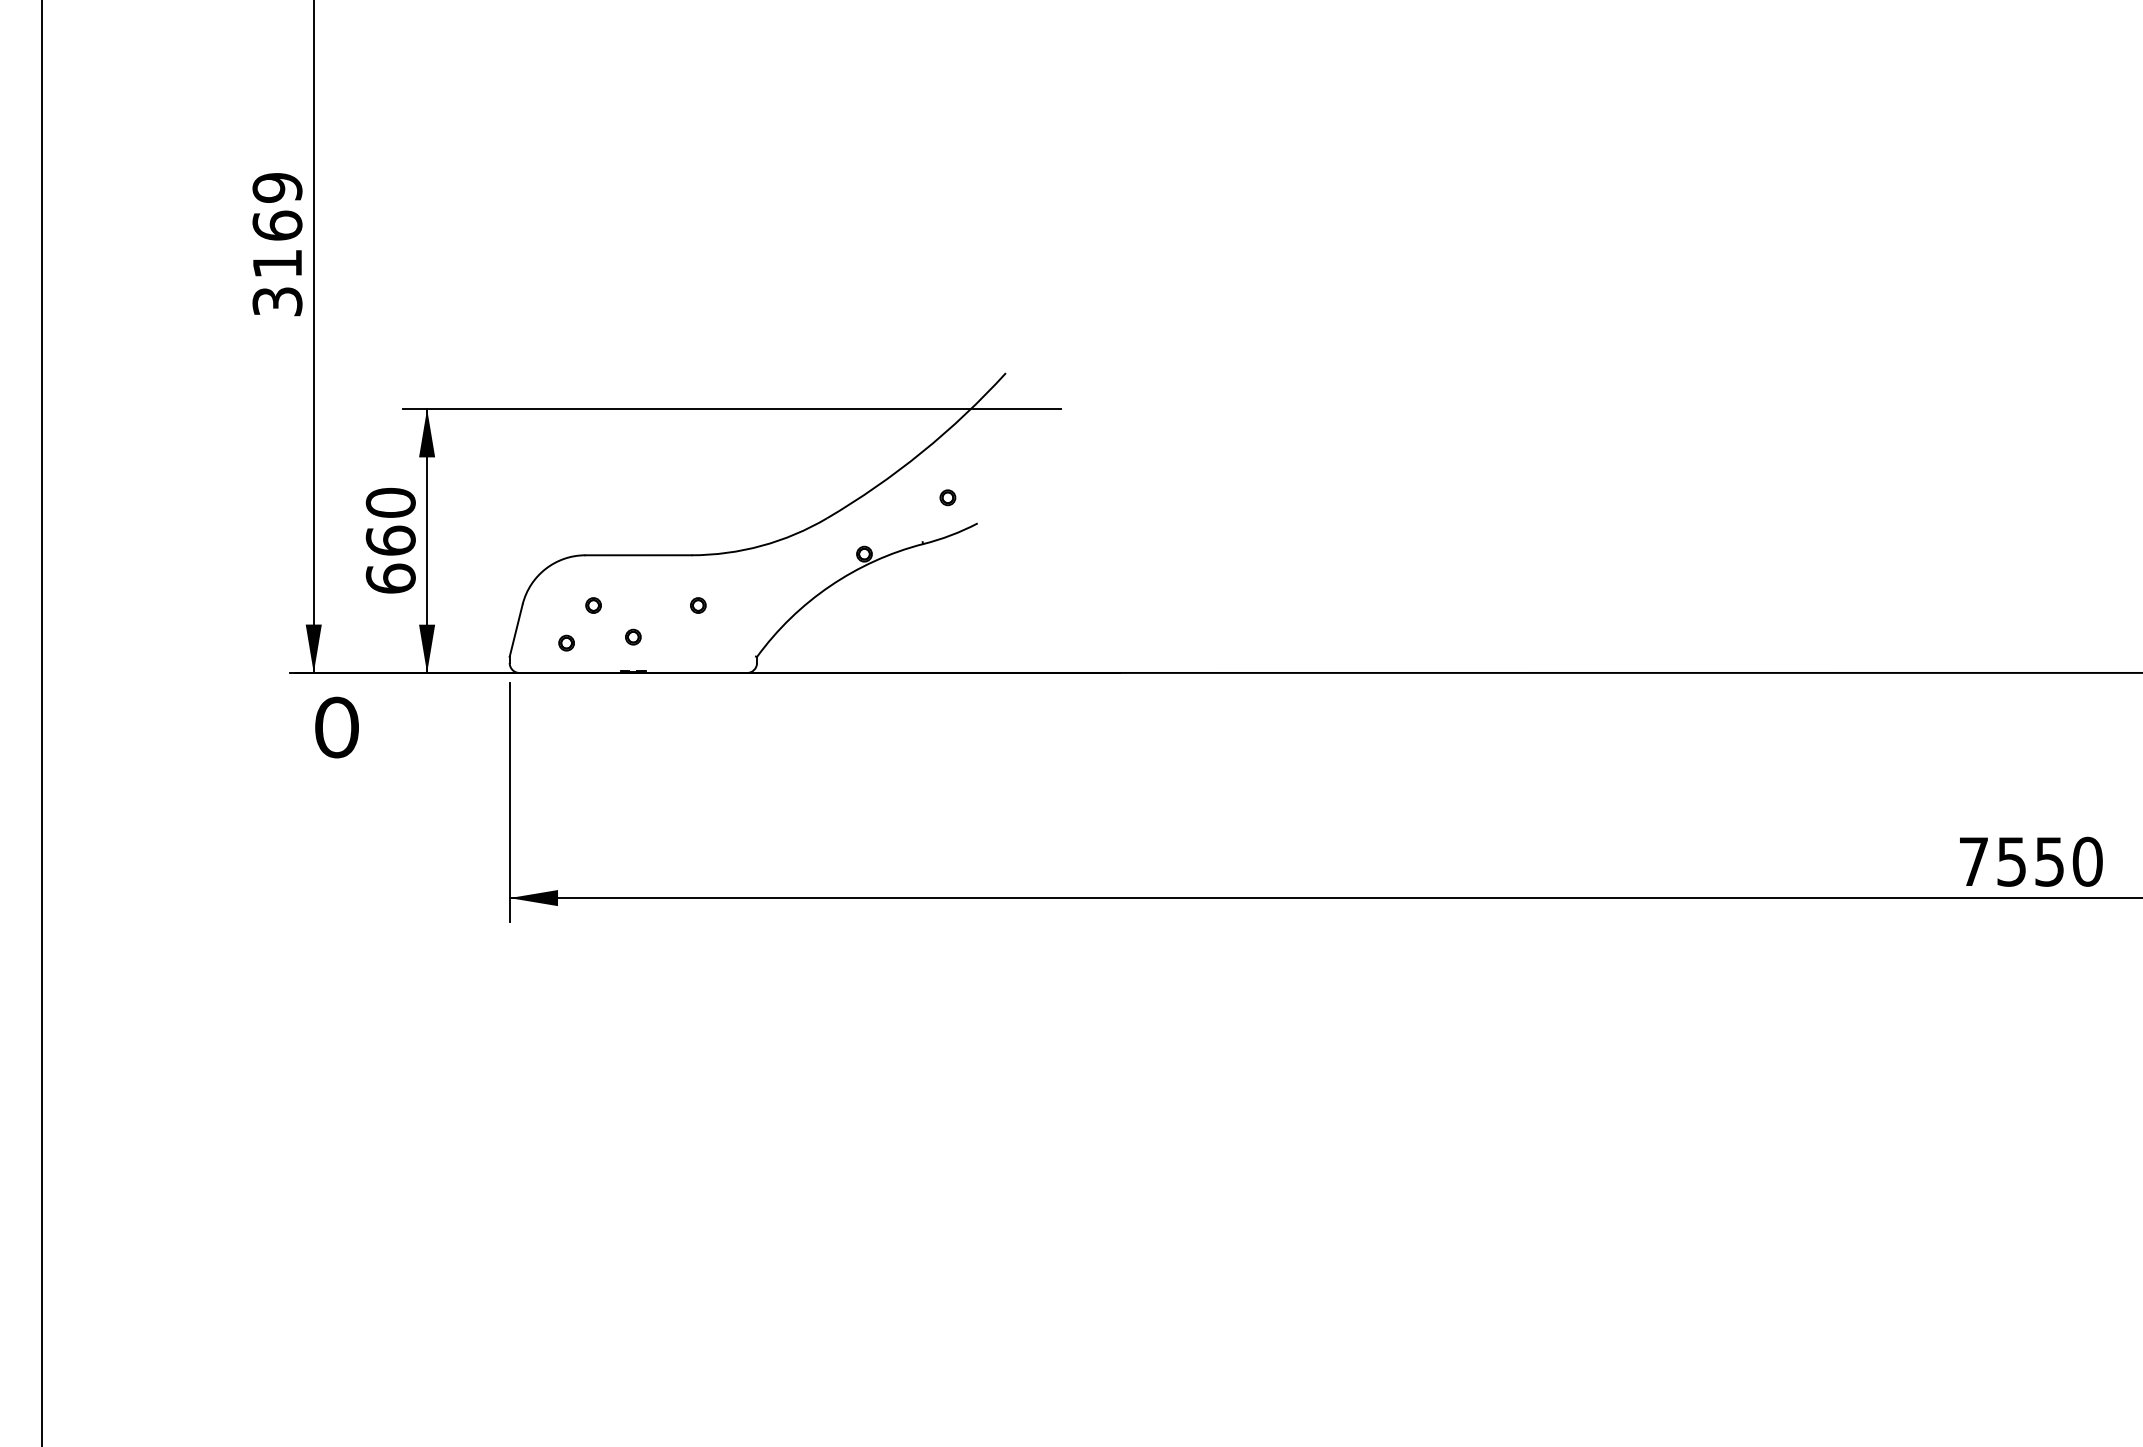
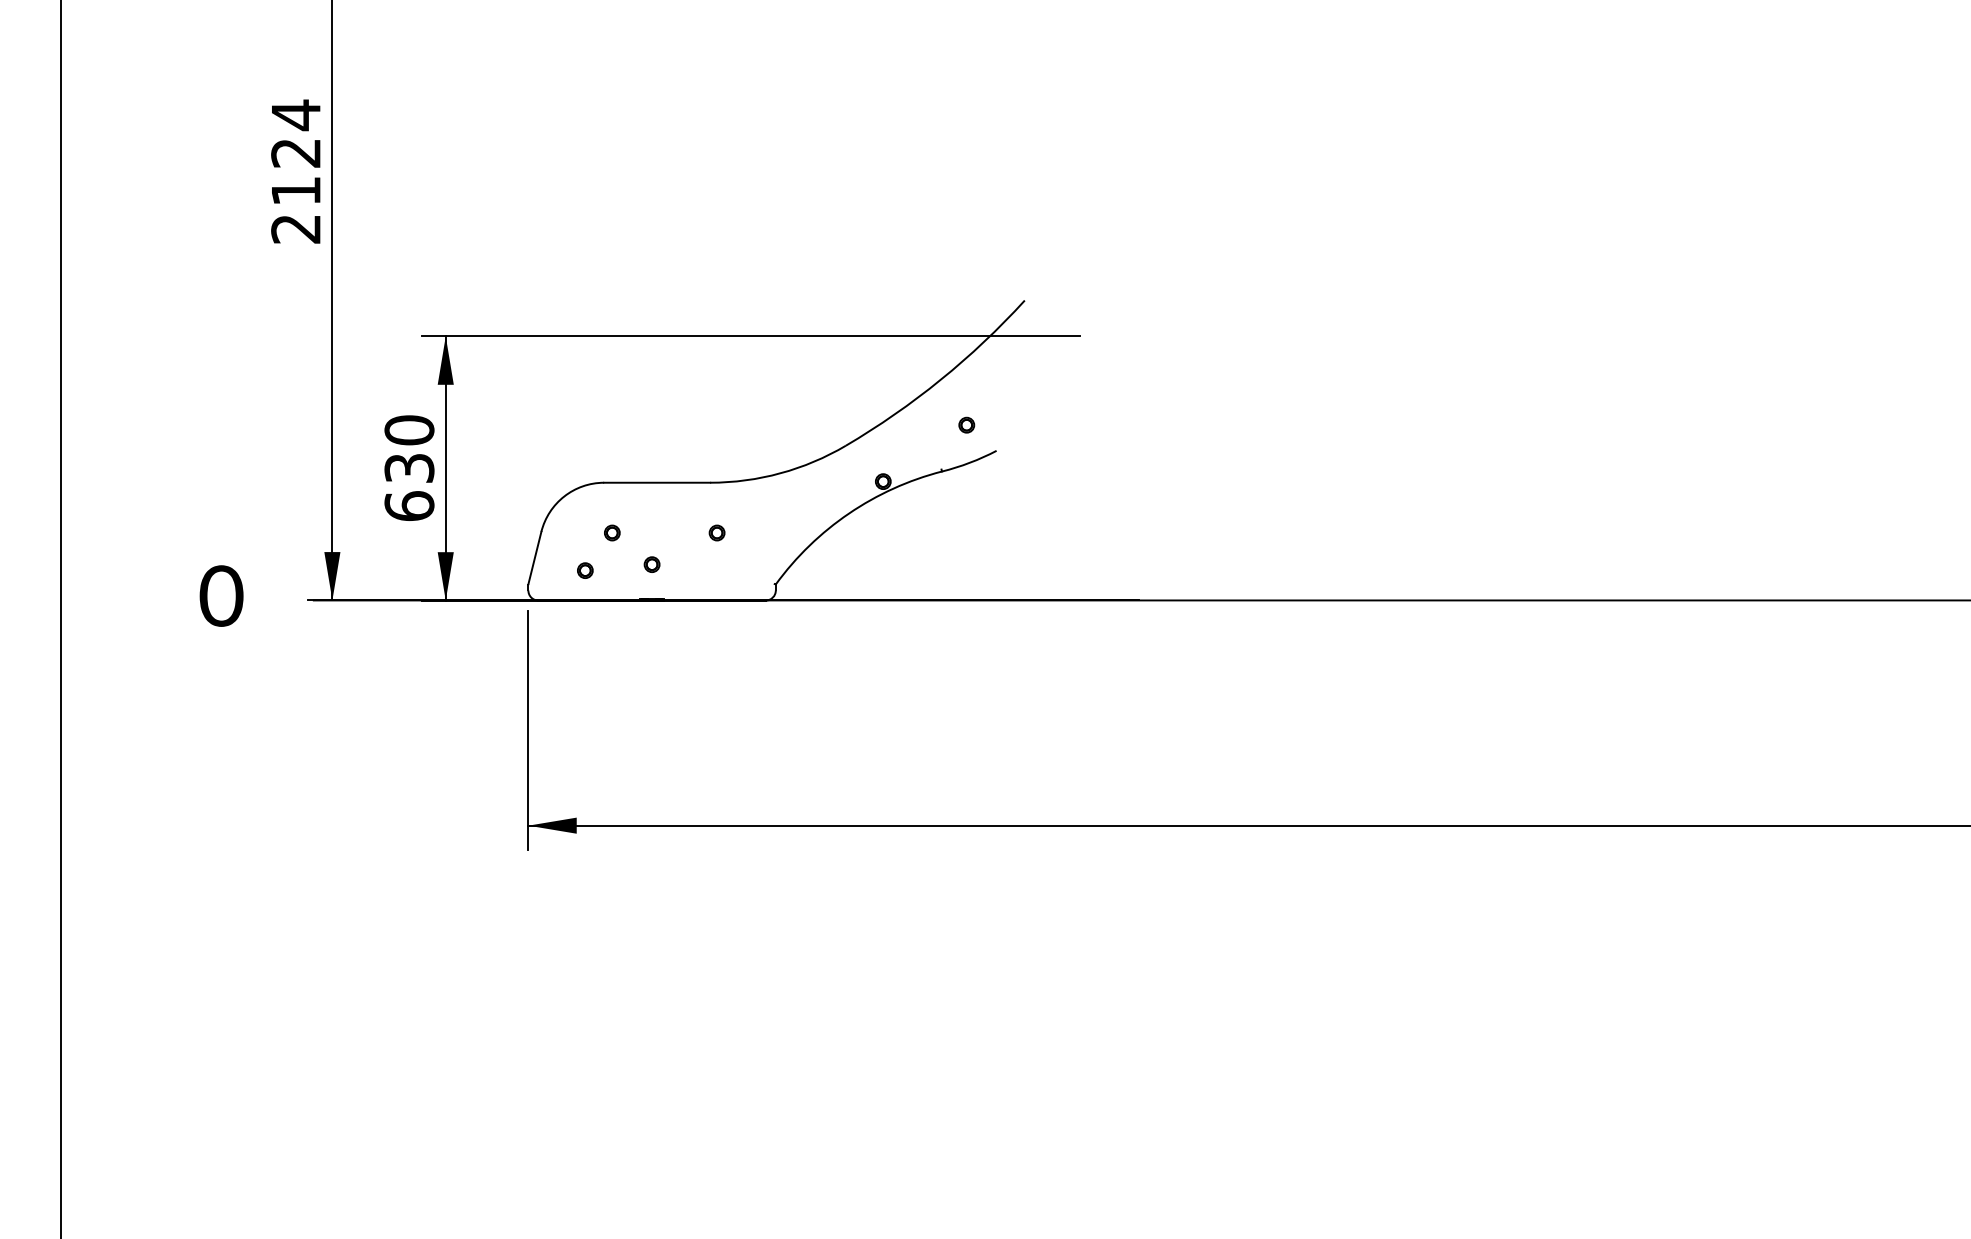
text: (277, 244) -> (296, 171), 3169 -> 2124
text: (390, 540) -> (409, 467), 660 -> 630
text: (336, 727) -> (221, 596), moved

